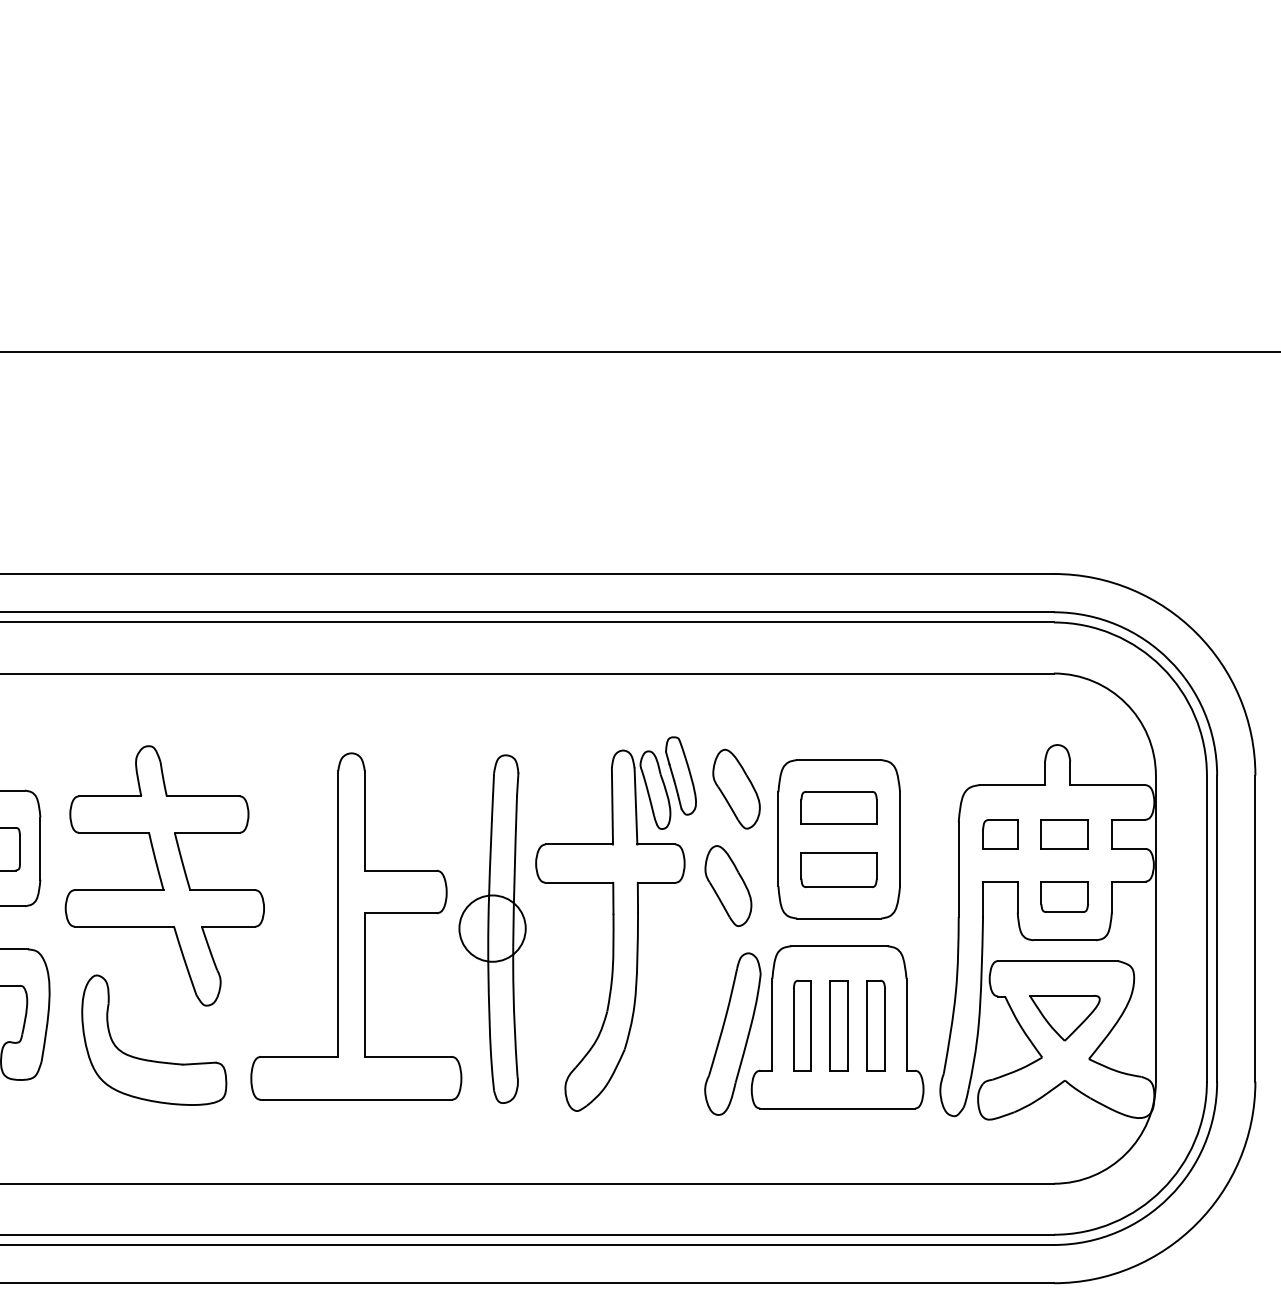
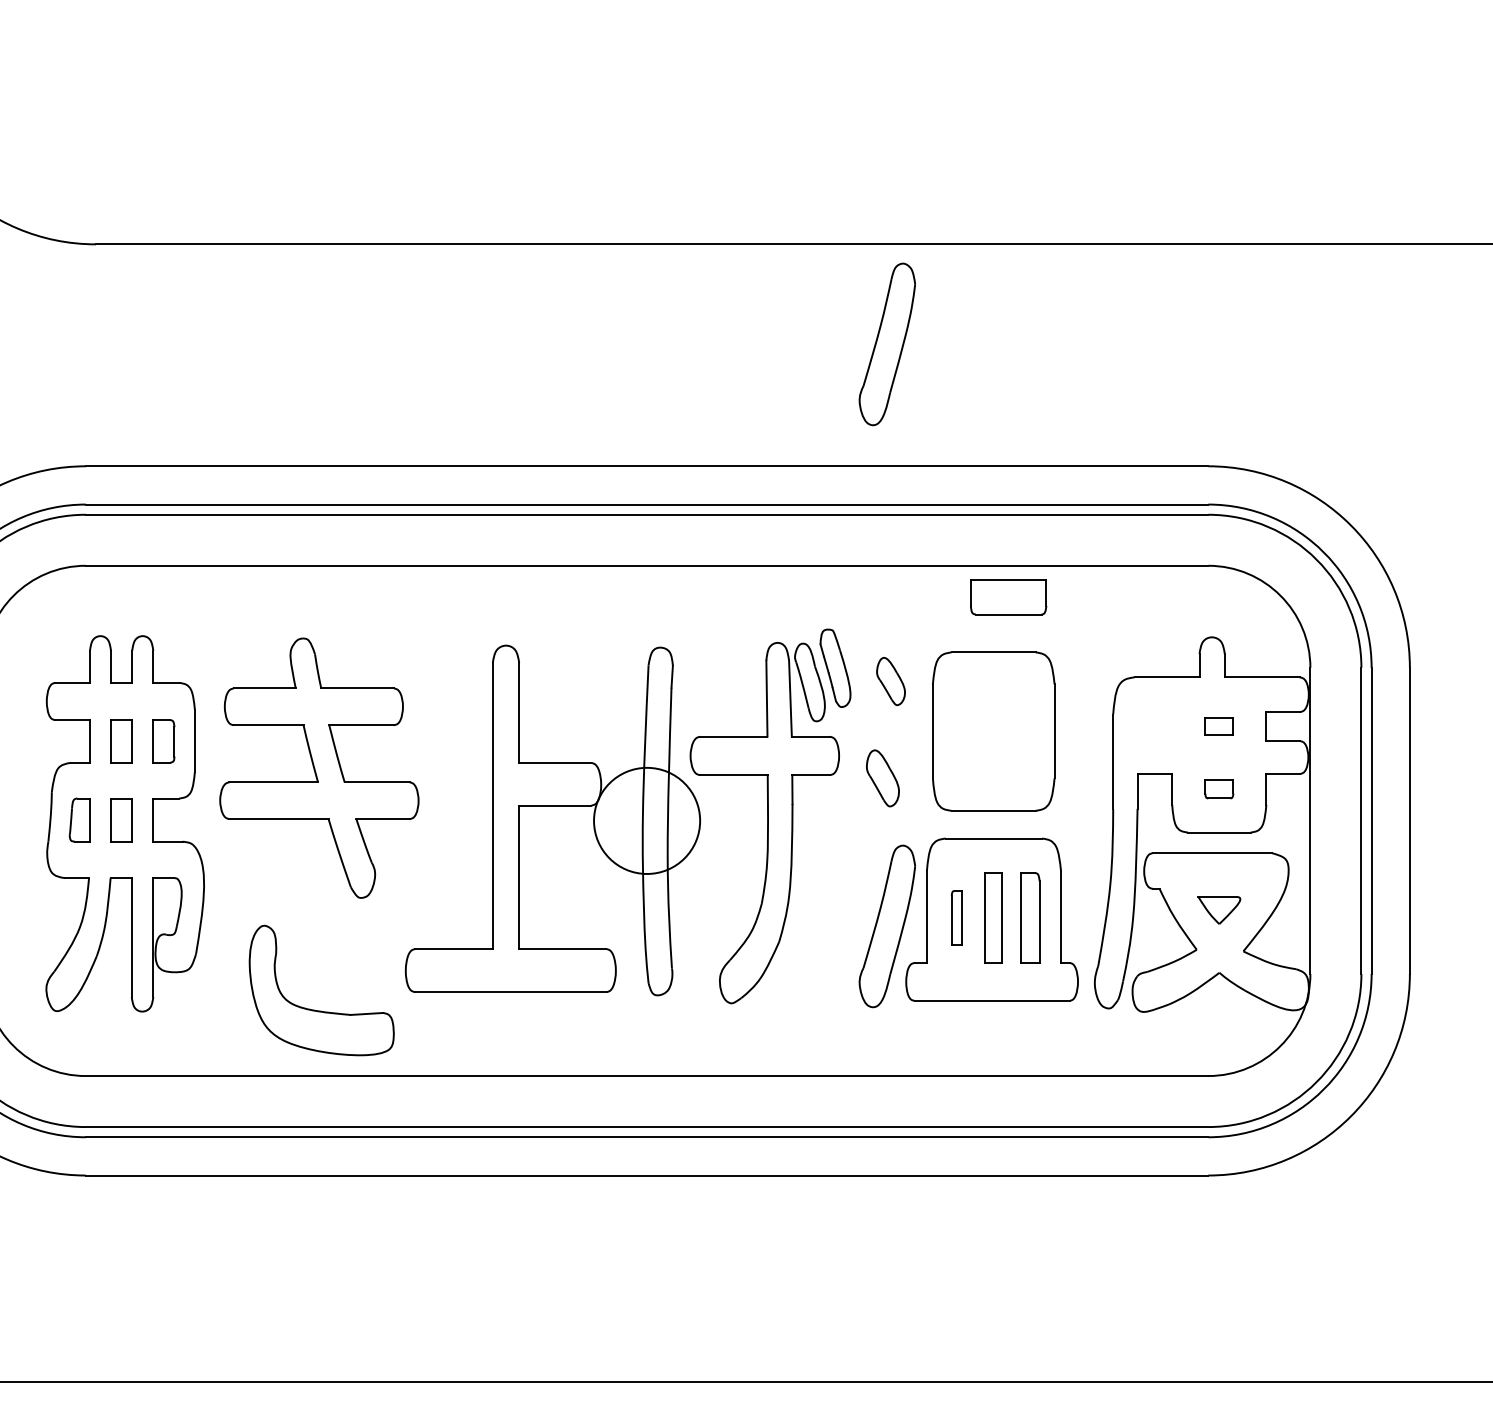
part: (732, 452) -> (886, 344), added
part: (736, 789) -> (890, 681), size x0.6
part: (839, 807) -> (993, 699), removed
part: (1000, 834) -> (1154, 726), removed
part: (1065, 834) -> (1219, 726), size x0.6
part: (839, 870) -> (1008, 597), moved
part: (728, 886) -> (882, 778), size x0.7
part: (1065, 897) -> (1219, 789), size x0.6
circle: (492, 928) -> (646, 820), size x1.6
part: (1065, 1018) -> (1219, 910), size x0.6
part: (802, 1025) -> (956, 917), size x0.6
part: (148, 1059) -> (315, 1009), moved

